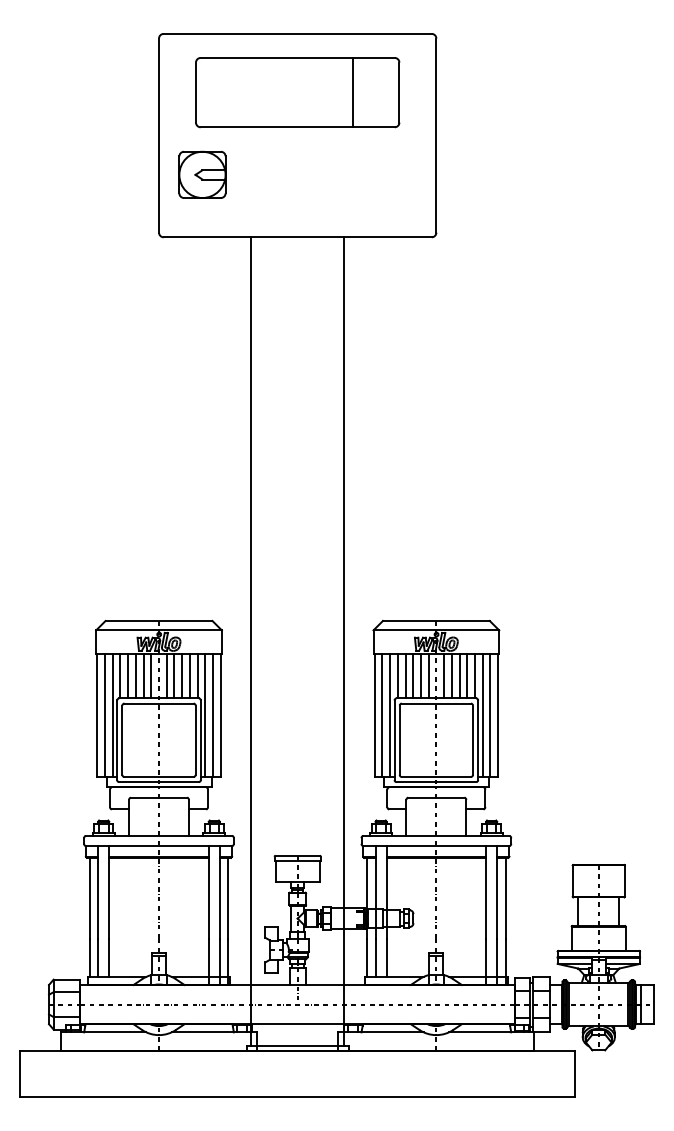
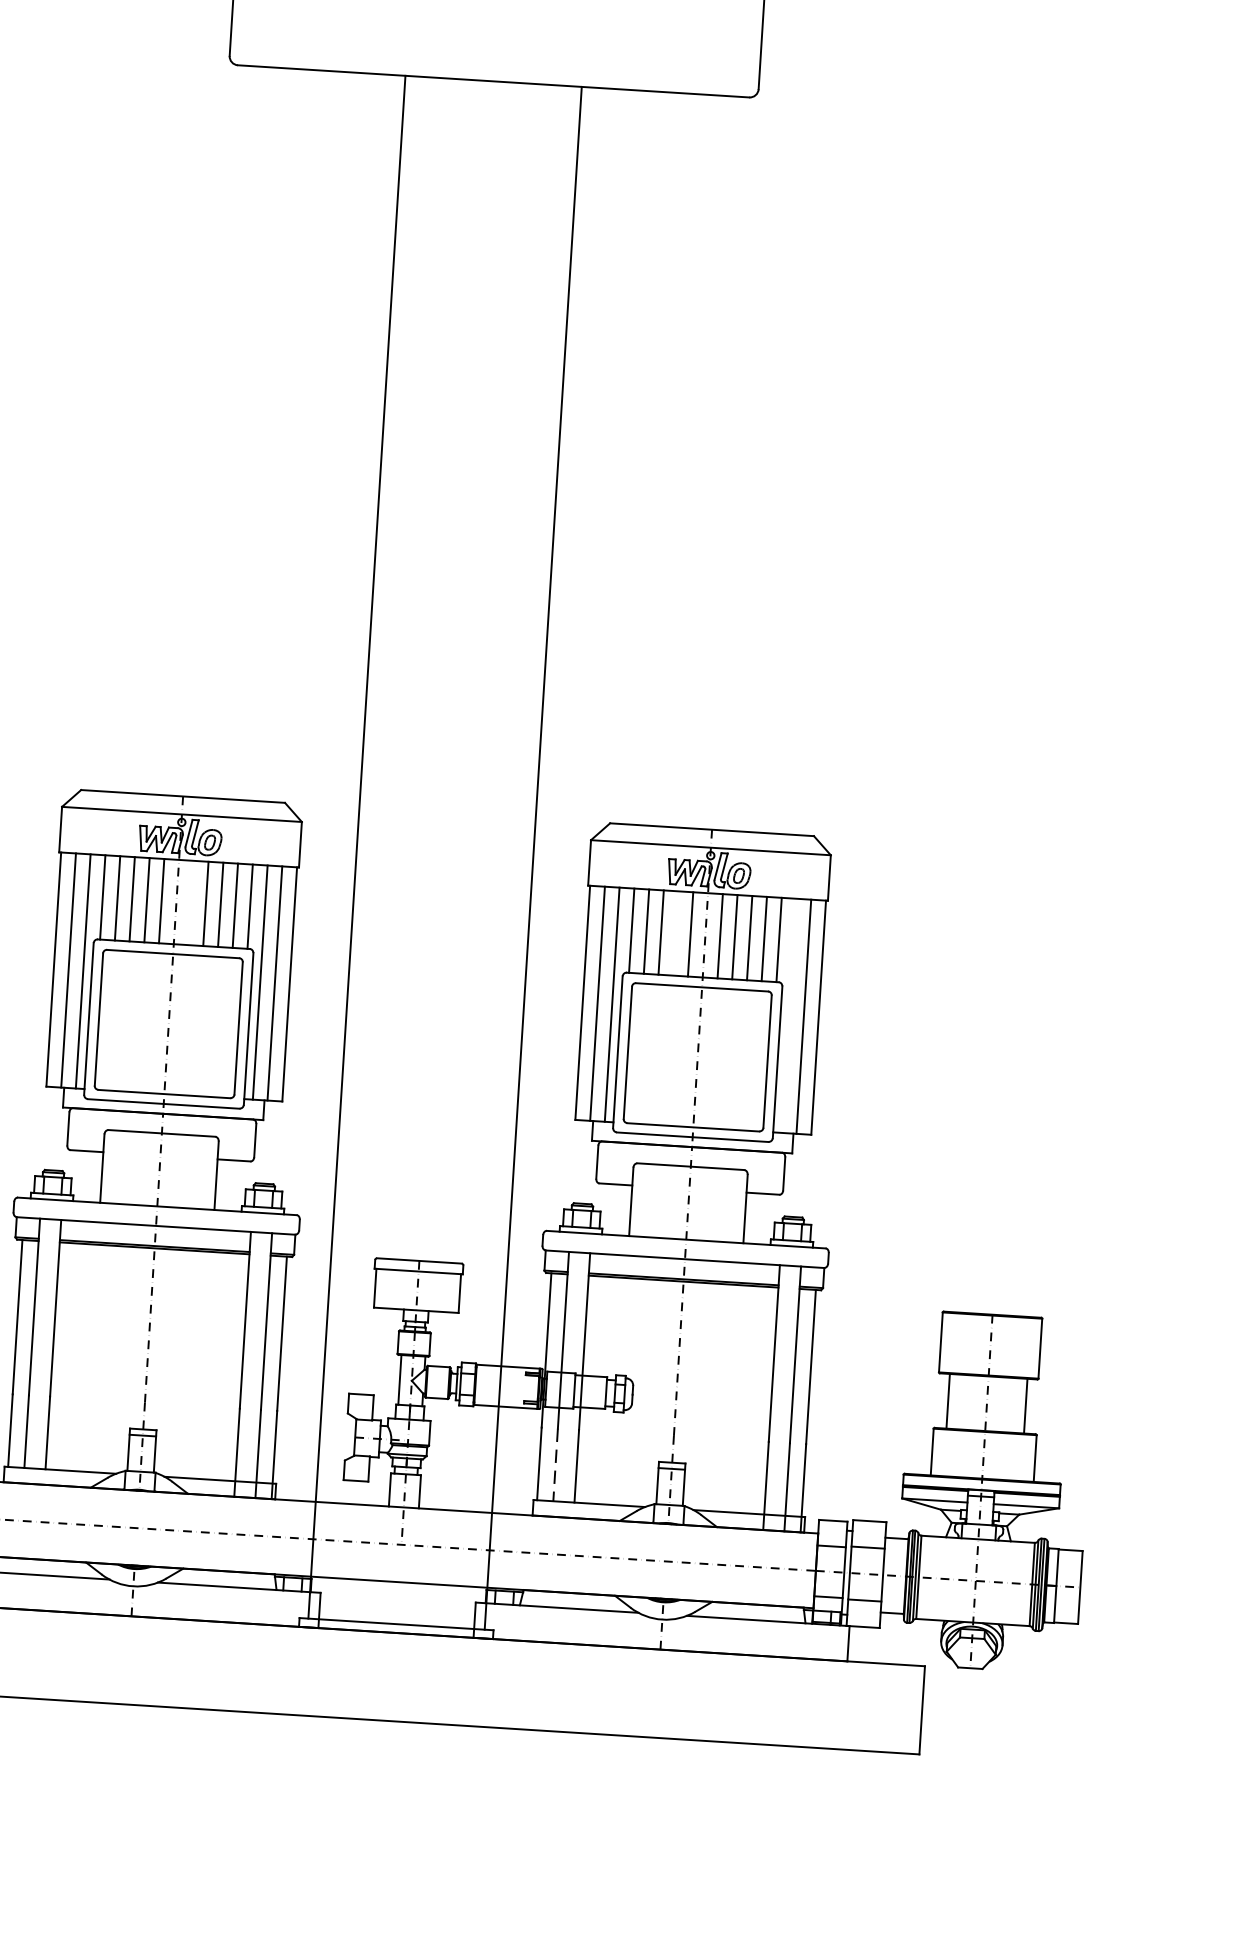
line: (166, 676) -> (190, 903), removed
line: (420, 676) -> (675, 933), removed
line: (482, 715) -> (788, 1015), removed
line: (375, 958) -> (555, 1466), solid -> dashed

